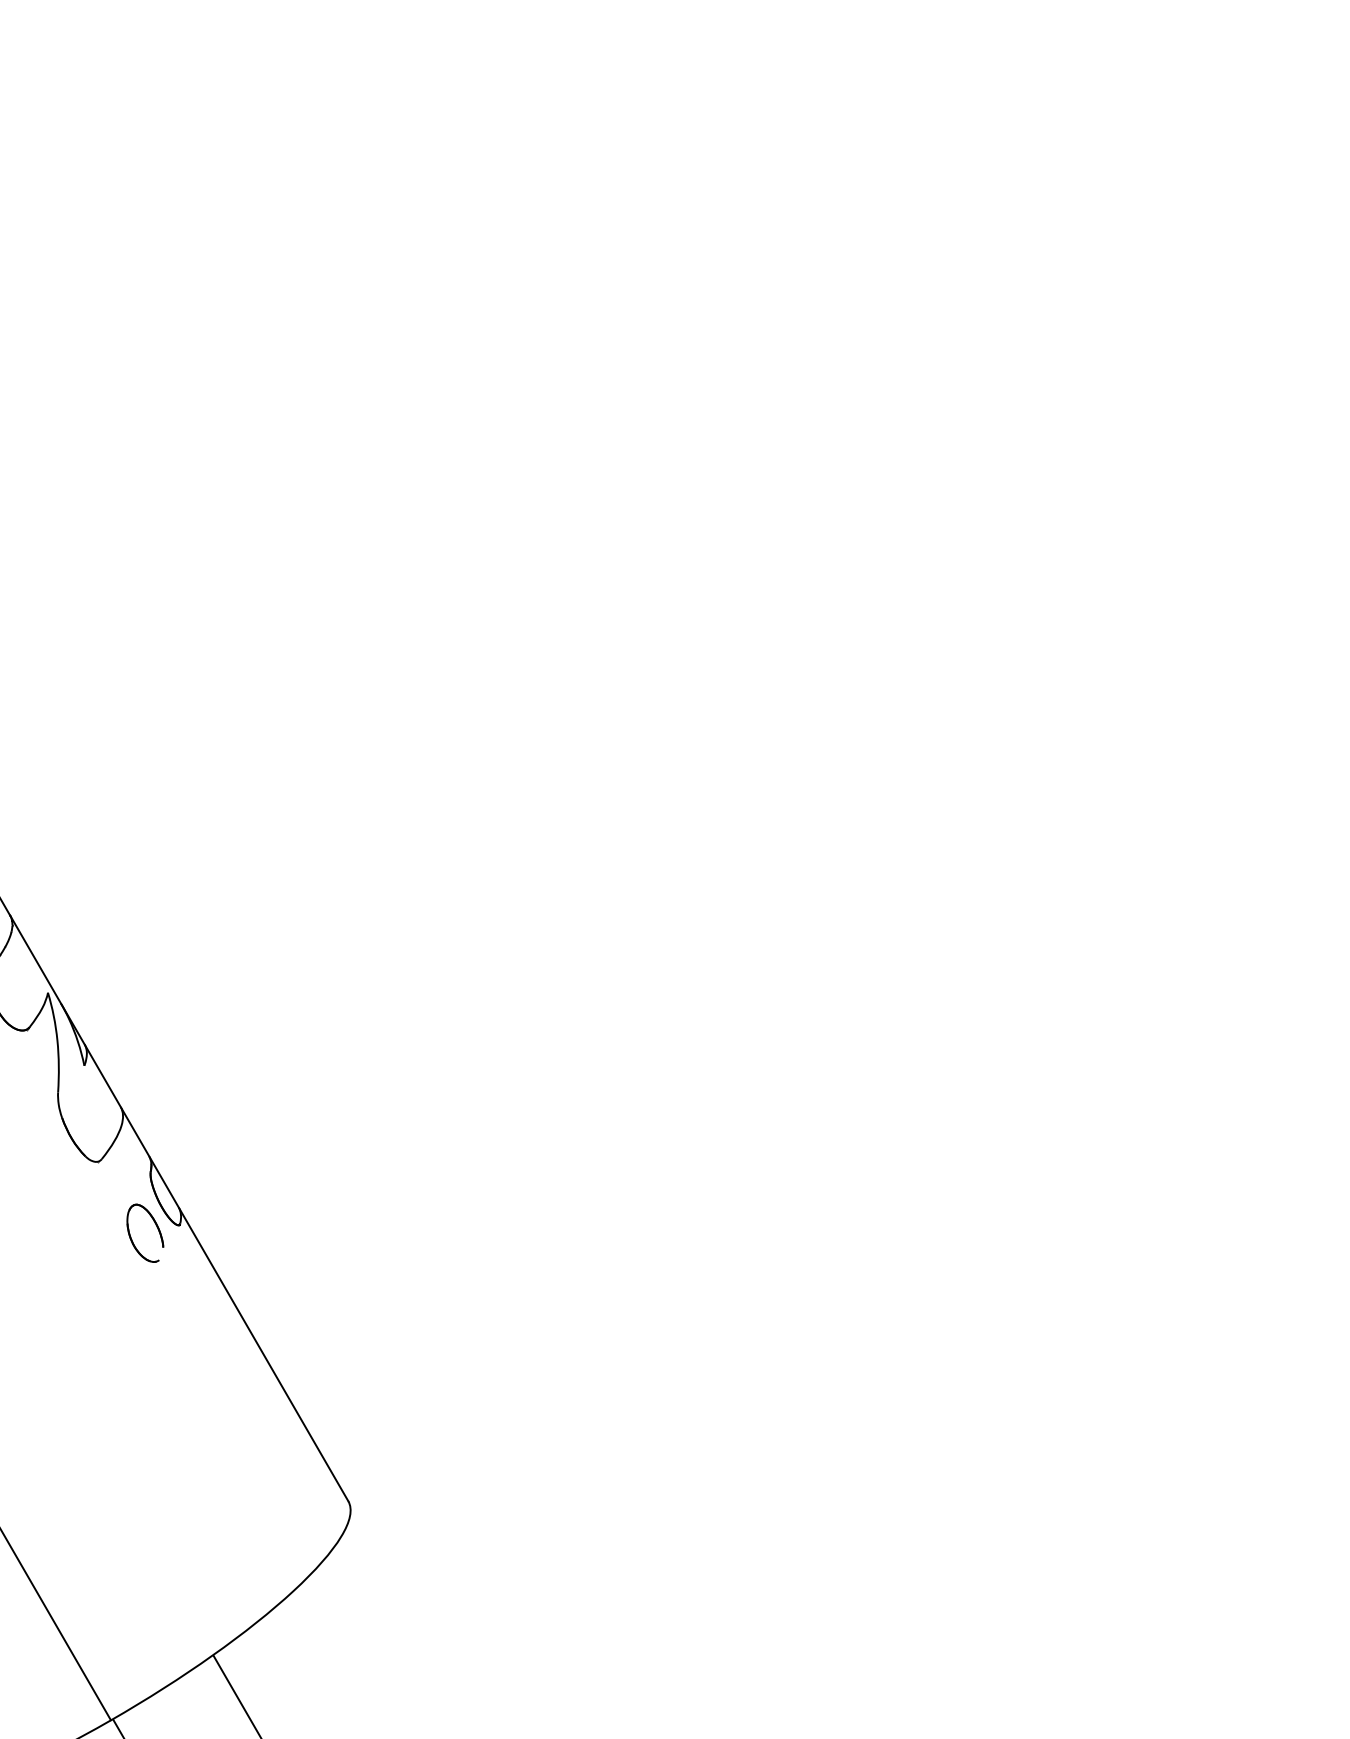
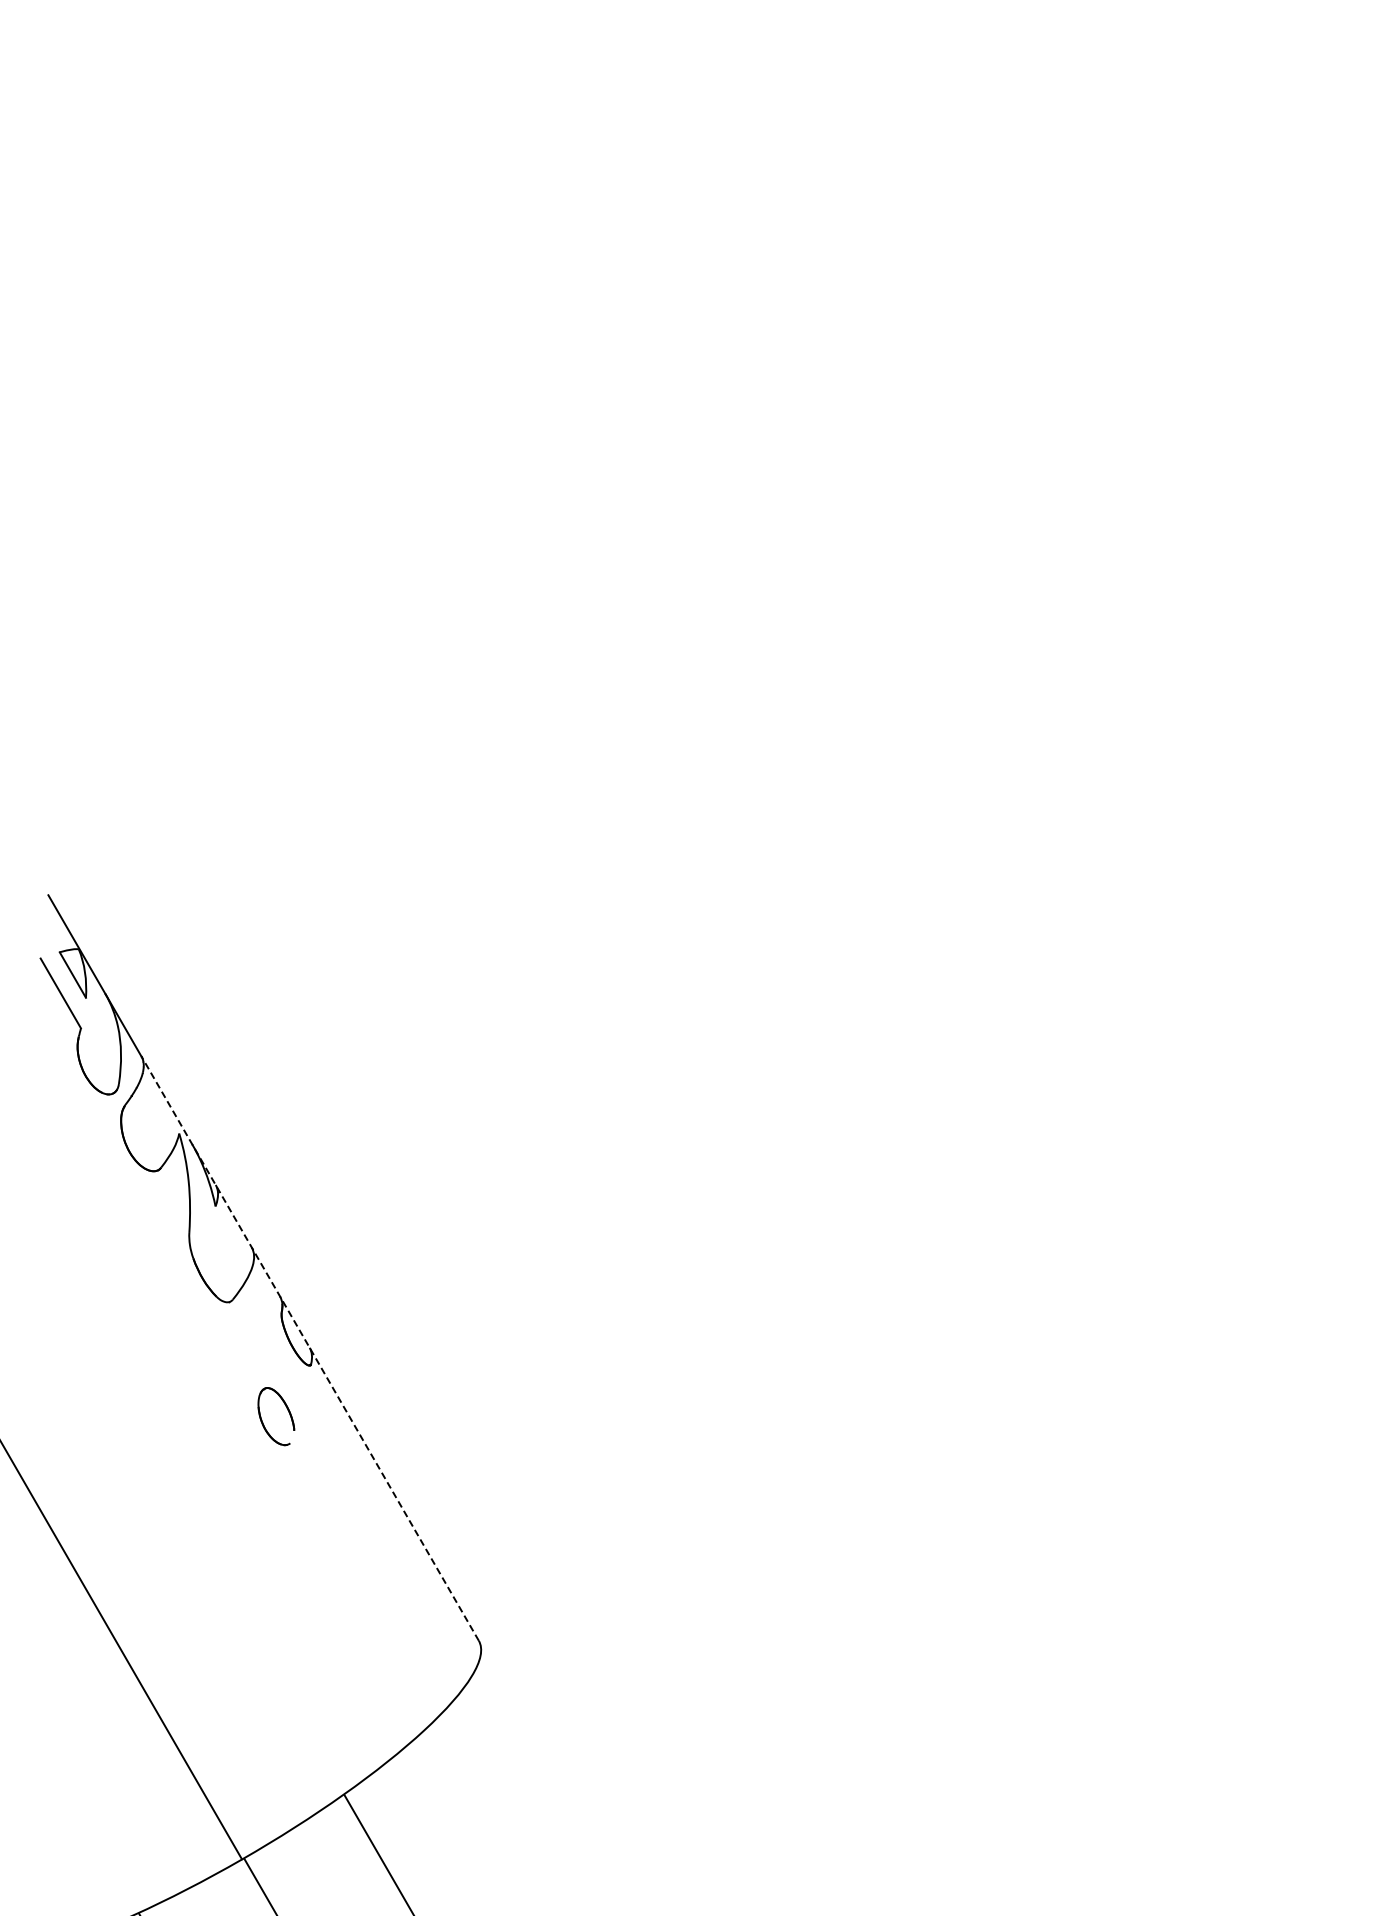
line: (178, 1208) -> (309, 1348), solid -> dashed
part: (156, 1227) -> (287, 1410), moved

